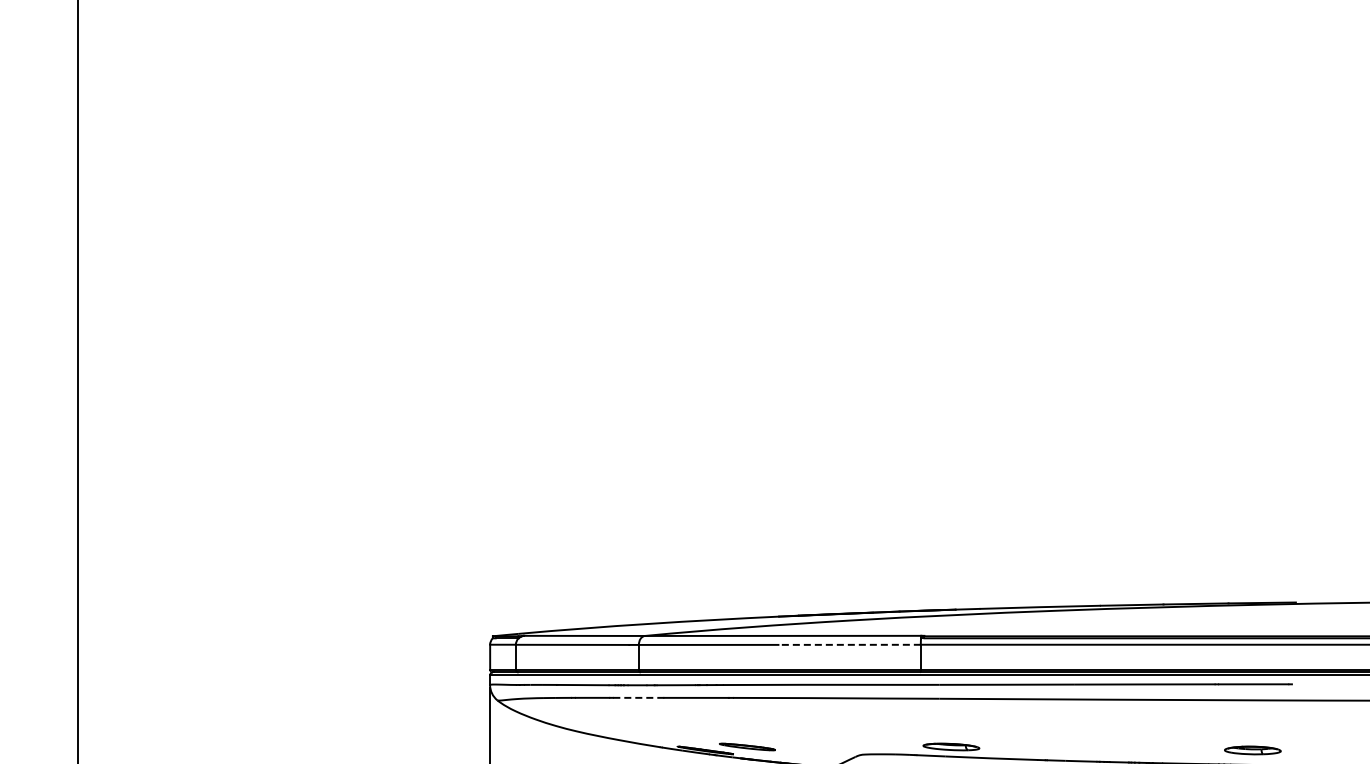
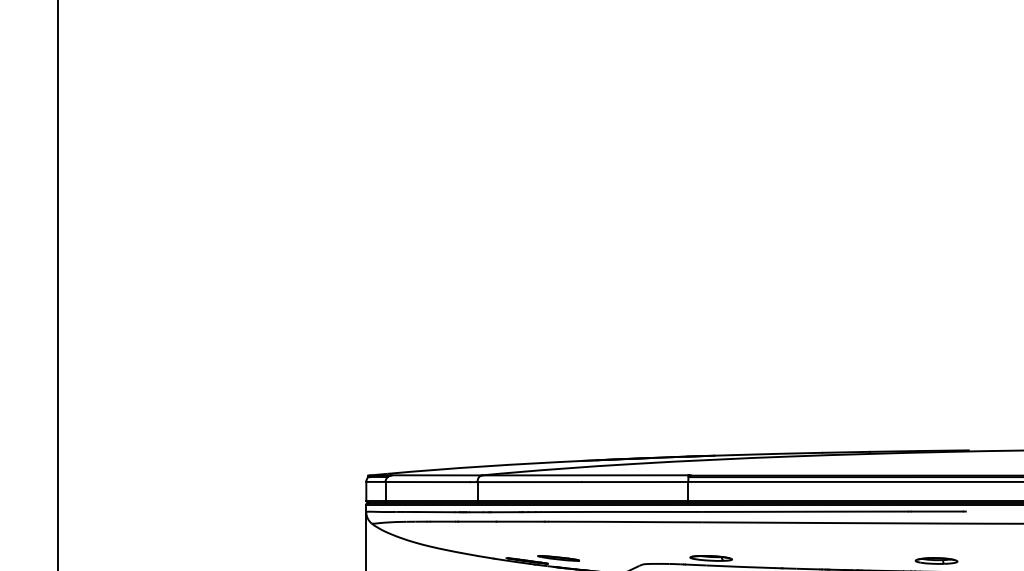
line: (849, 644) -> (634, 481), dashed -> solid
line: (638, 697) -> (477, 521), dashed -> solid

